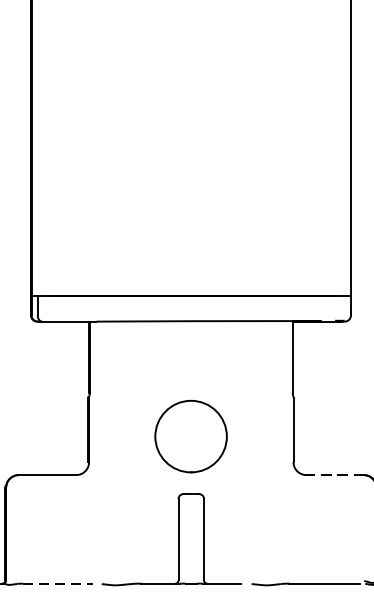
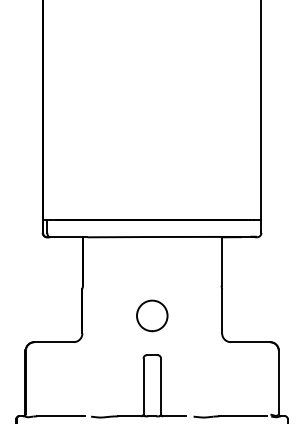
part: (191, 436) -> (152, 315), size x0.62
line: (334, 475) -> (250, 342), dashed -> solid
line: (58, 583) -> (61, 416), dashed -> solid

